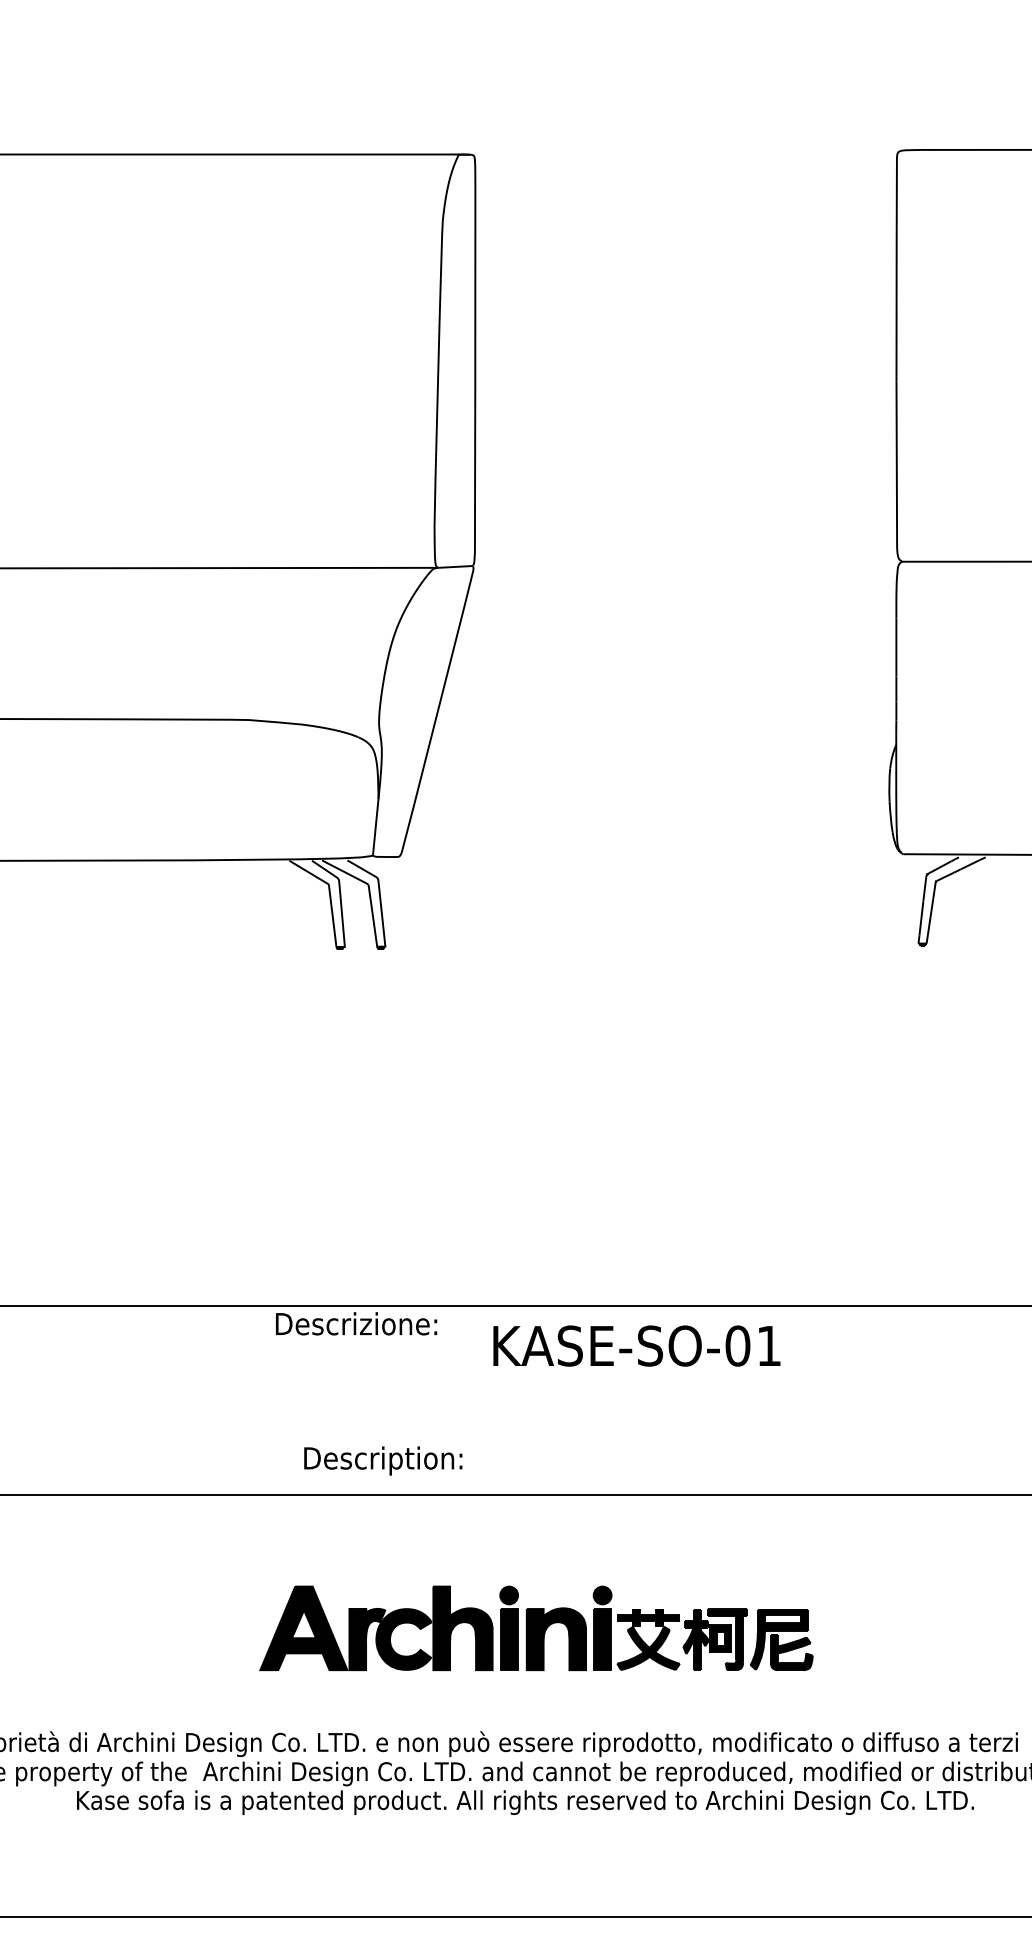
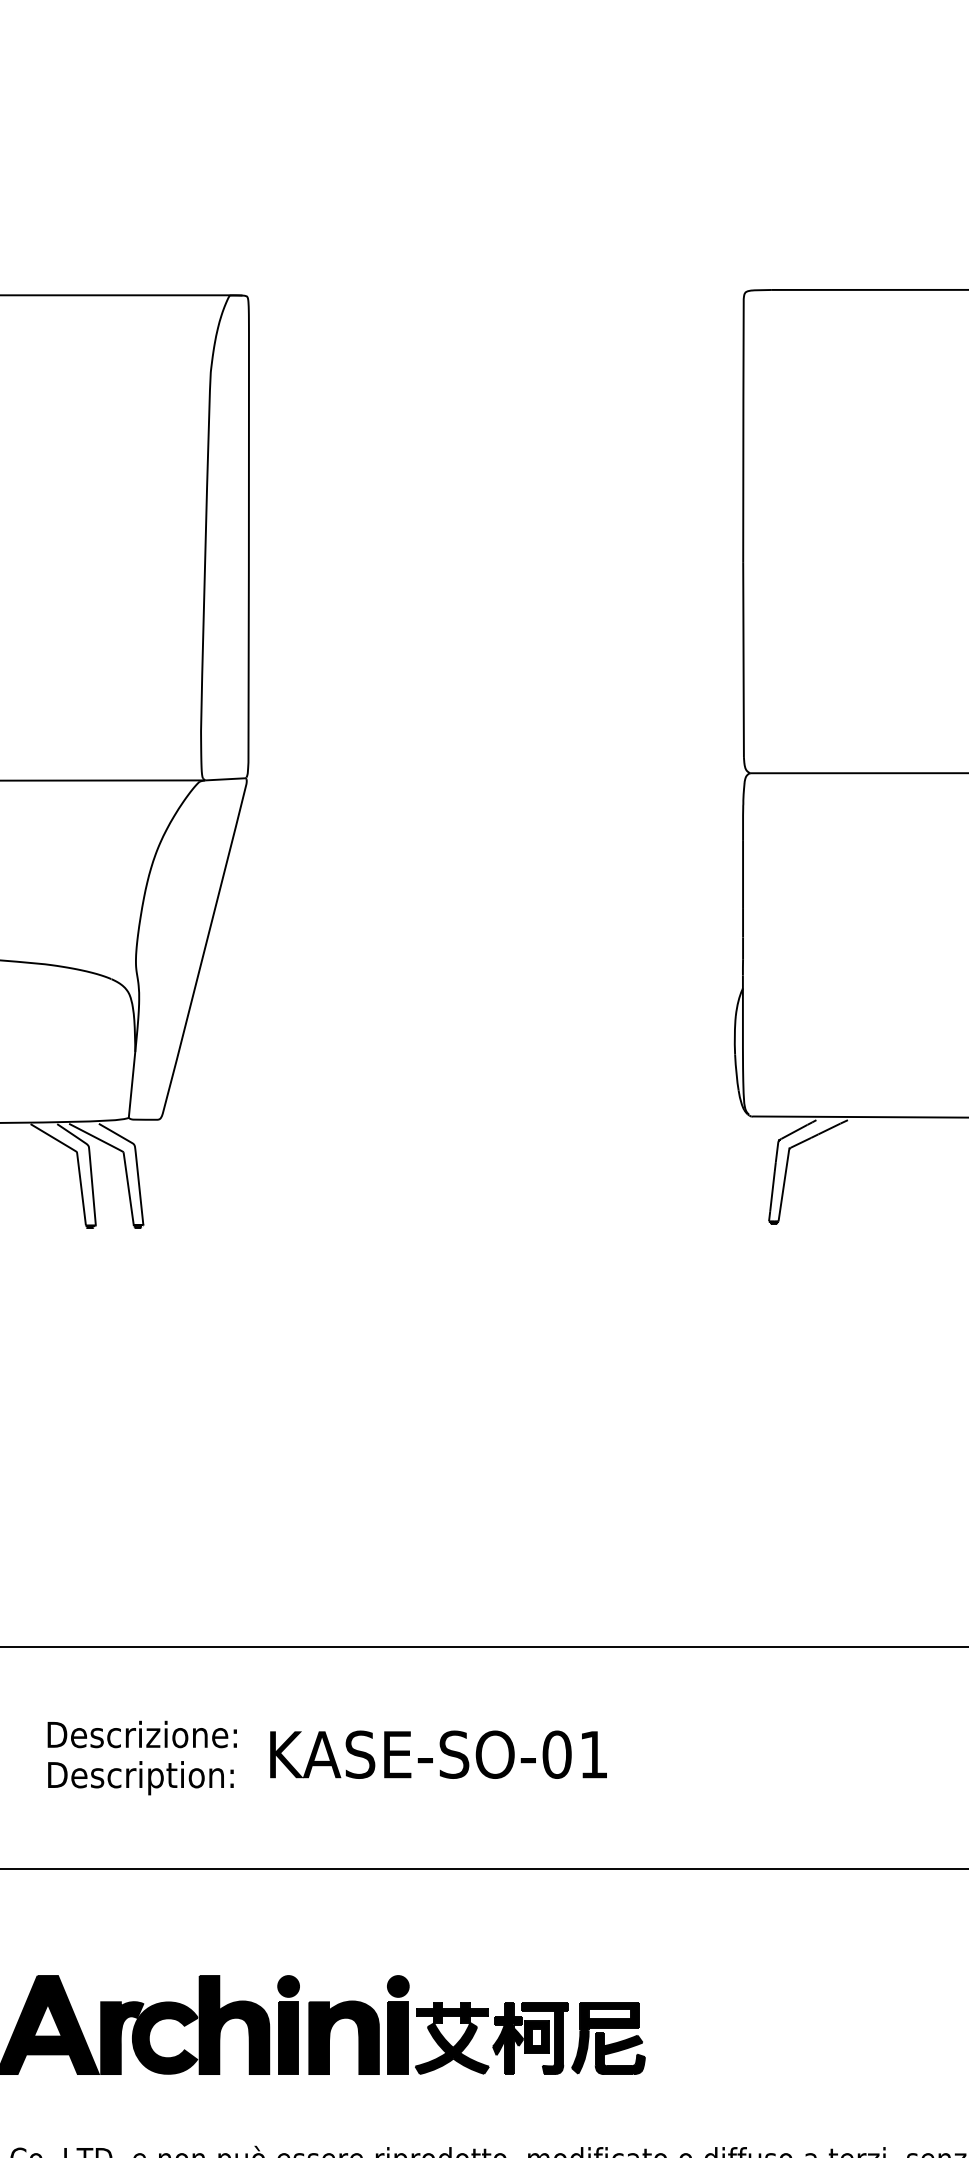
text: (356, 1323) -> (142, 1734), moved
text: (636, 1345) -> (438, 1754), moved
text: (383, 1460) -> (141, 1777), moved

